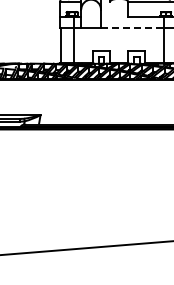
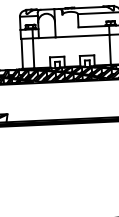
line: (132, 27) -> (82, 35), dashed -> solid

